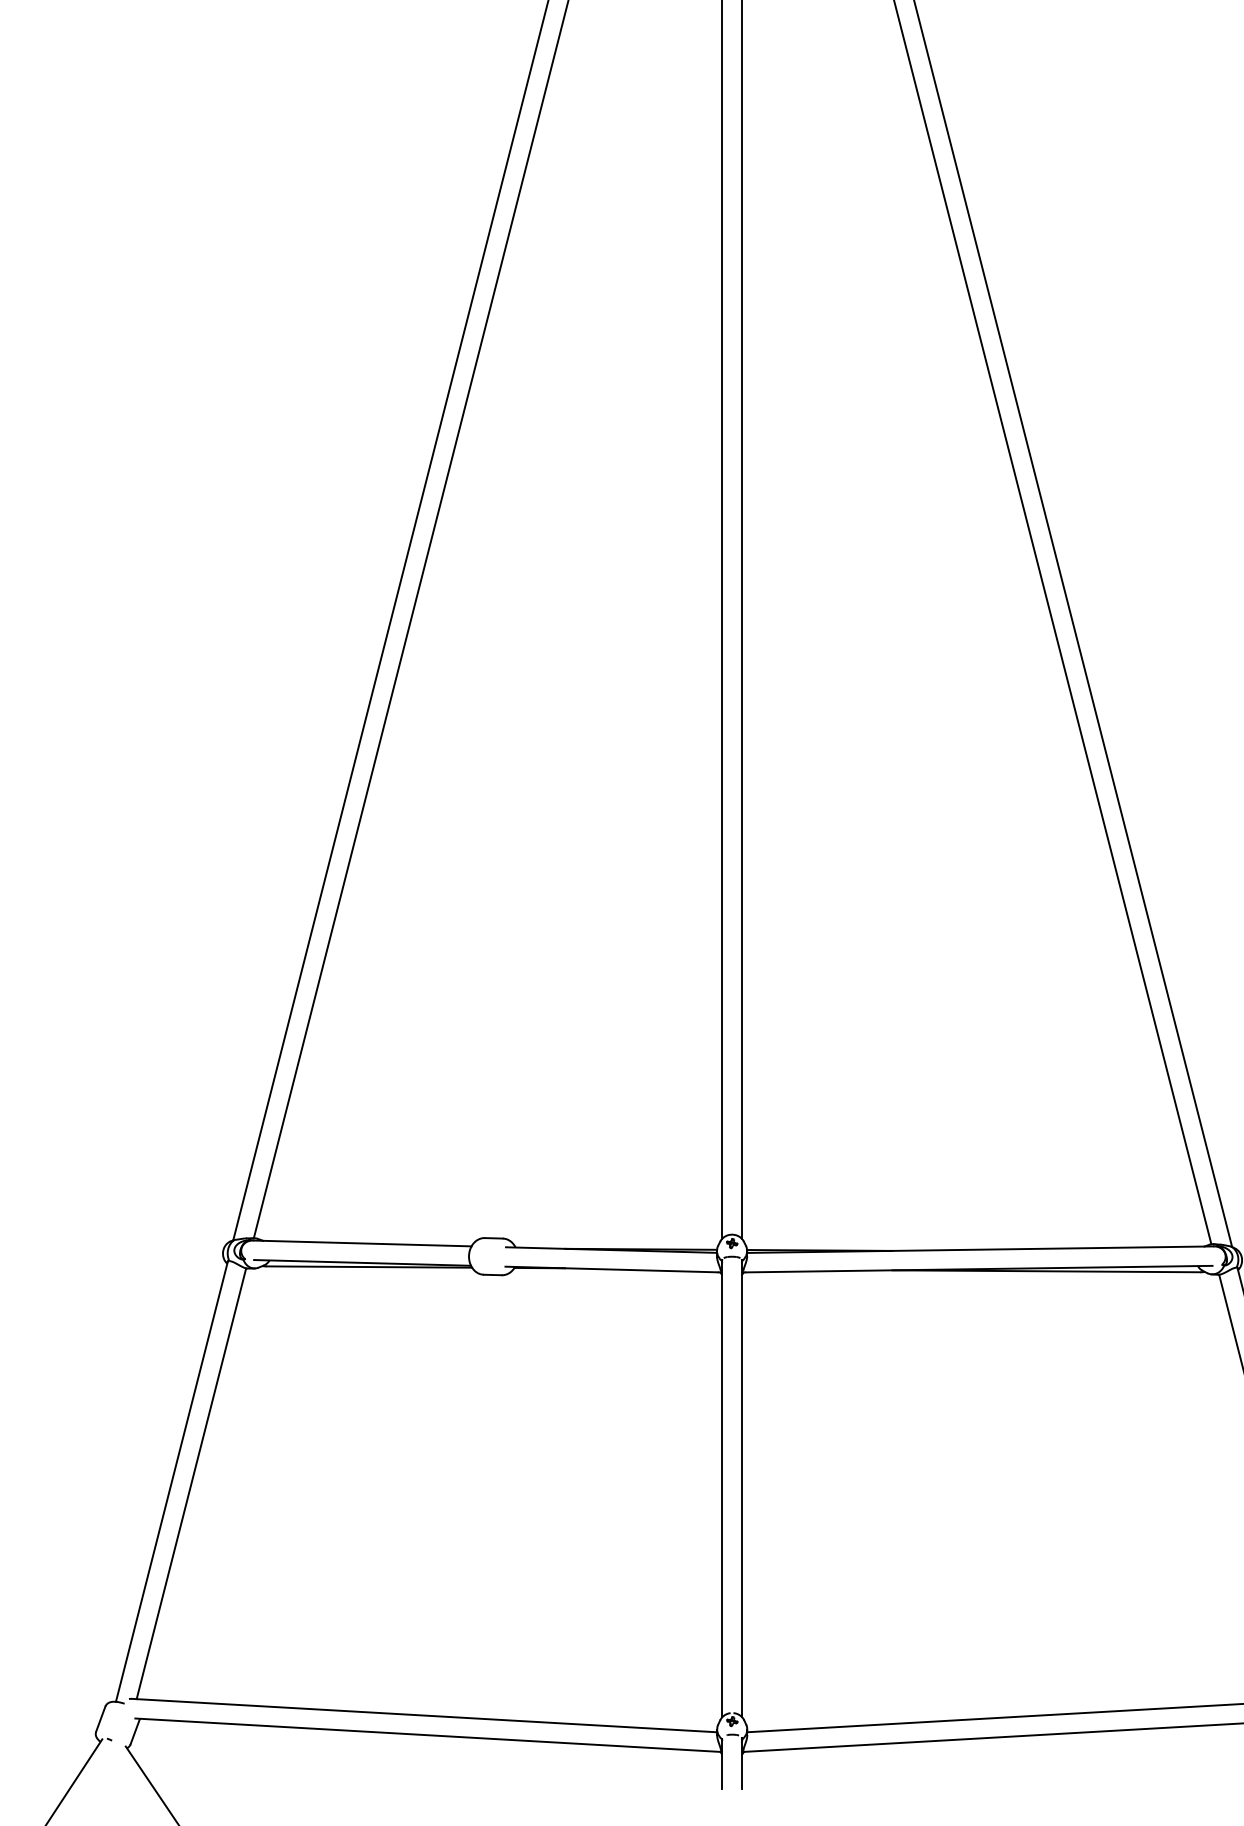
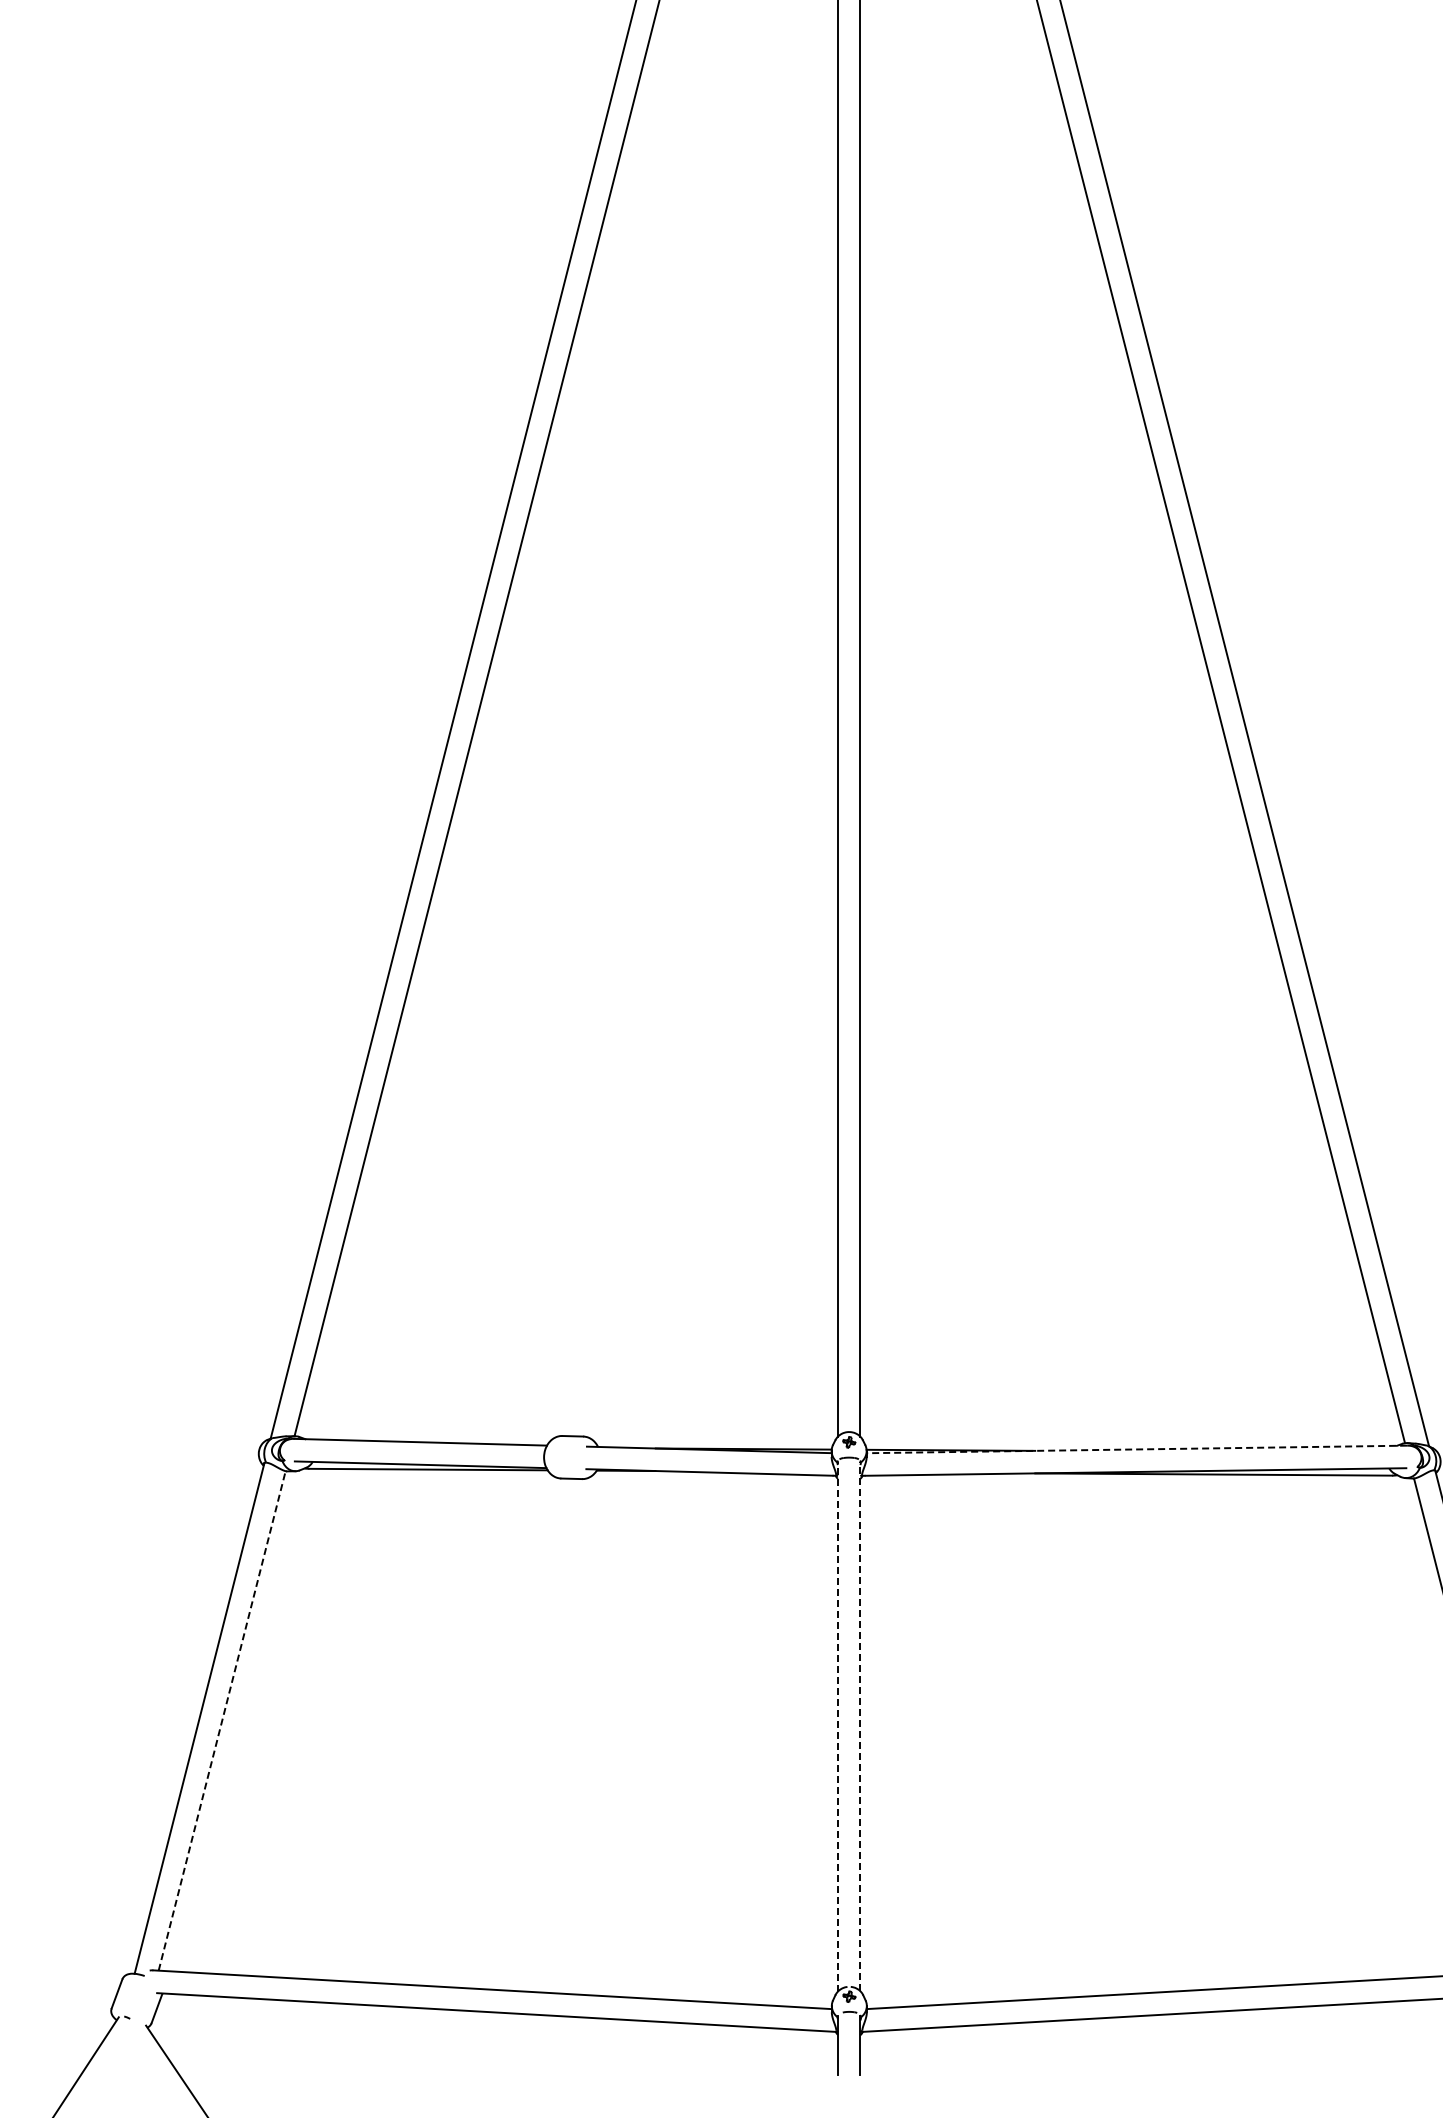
line: (979, 1249) -> (1136, 1449), solid -> dashed
line: (191, 1483) -> (222, 1720), solid -> dashed
line: (722, 1488) -> (837, 1726), solid -> dashed
line: (741, 1488) -> (860, 1726), solid -> dashed

